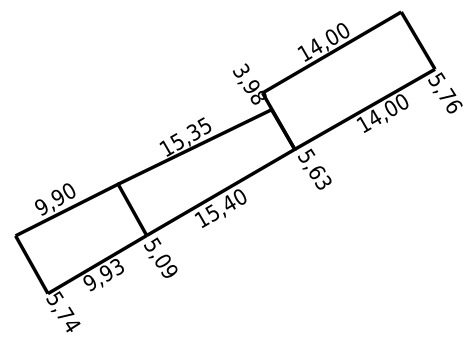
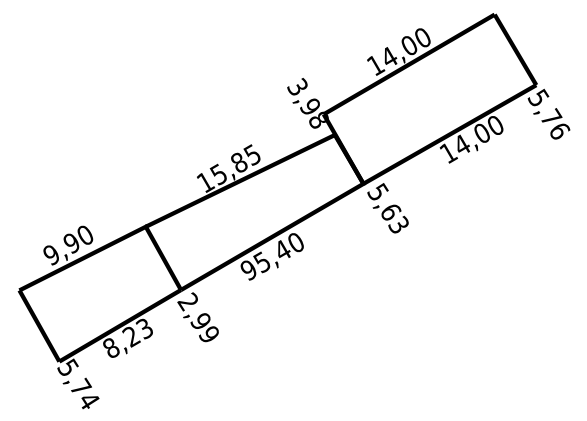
text: (193, 132) -> (238, 162), 15,35 -> 15,85
text: (202, 219) -> (249, 270), 15,40 -> 95,40
text: (156, 252) -> (193, 310), 5,09 -> 2,99
text: (98, 278) -> (121, 343), 9,93 -> 8,23

